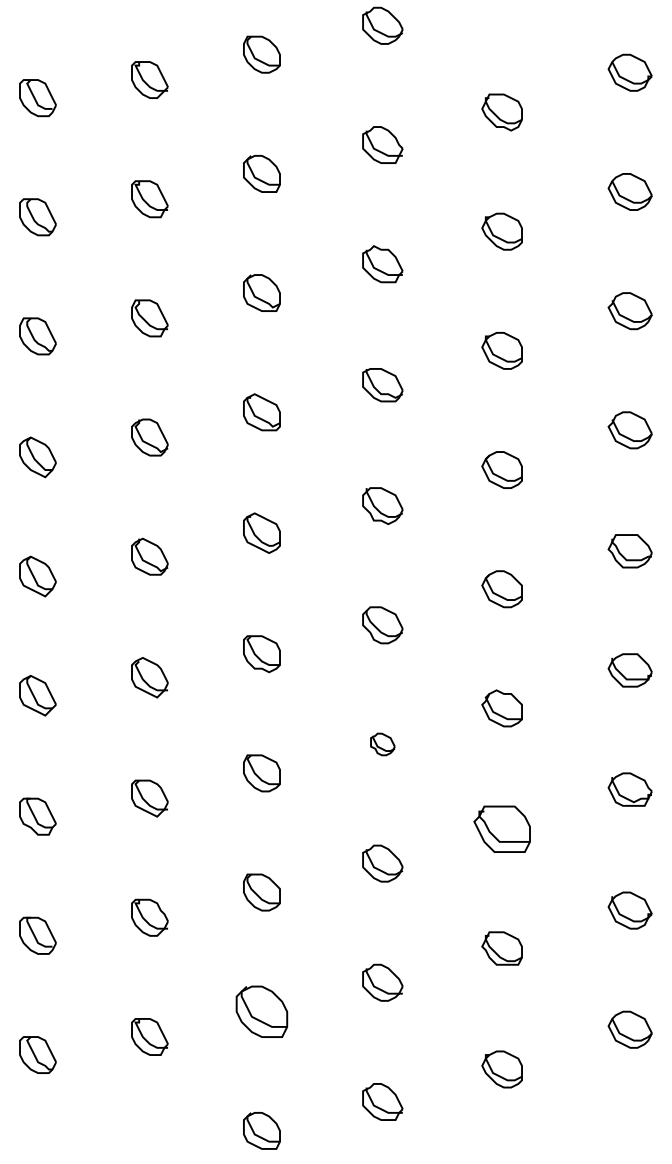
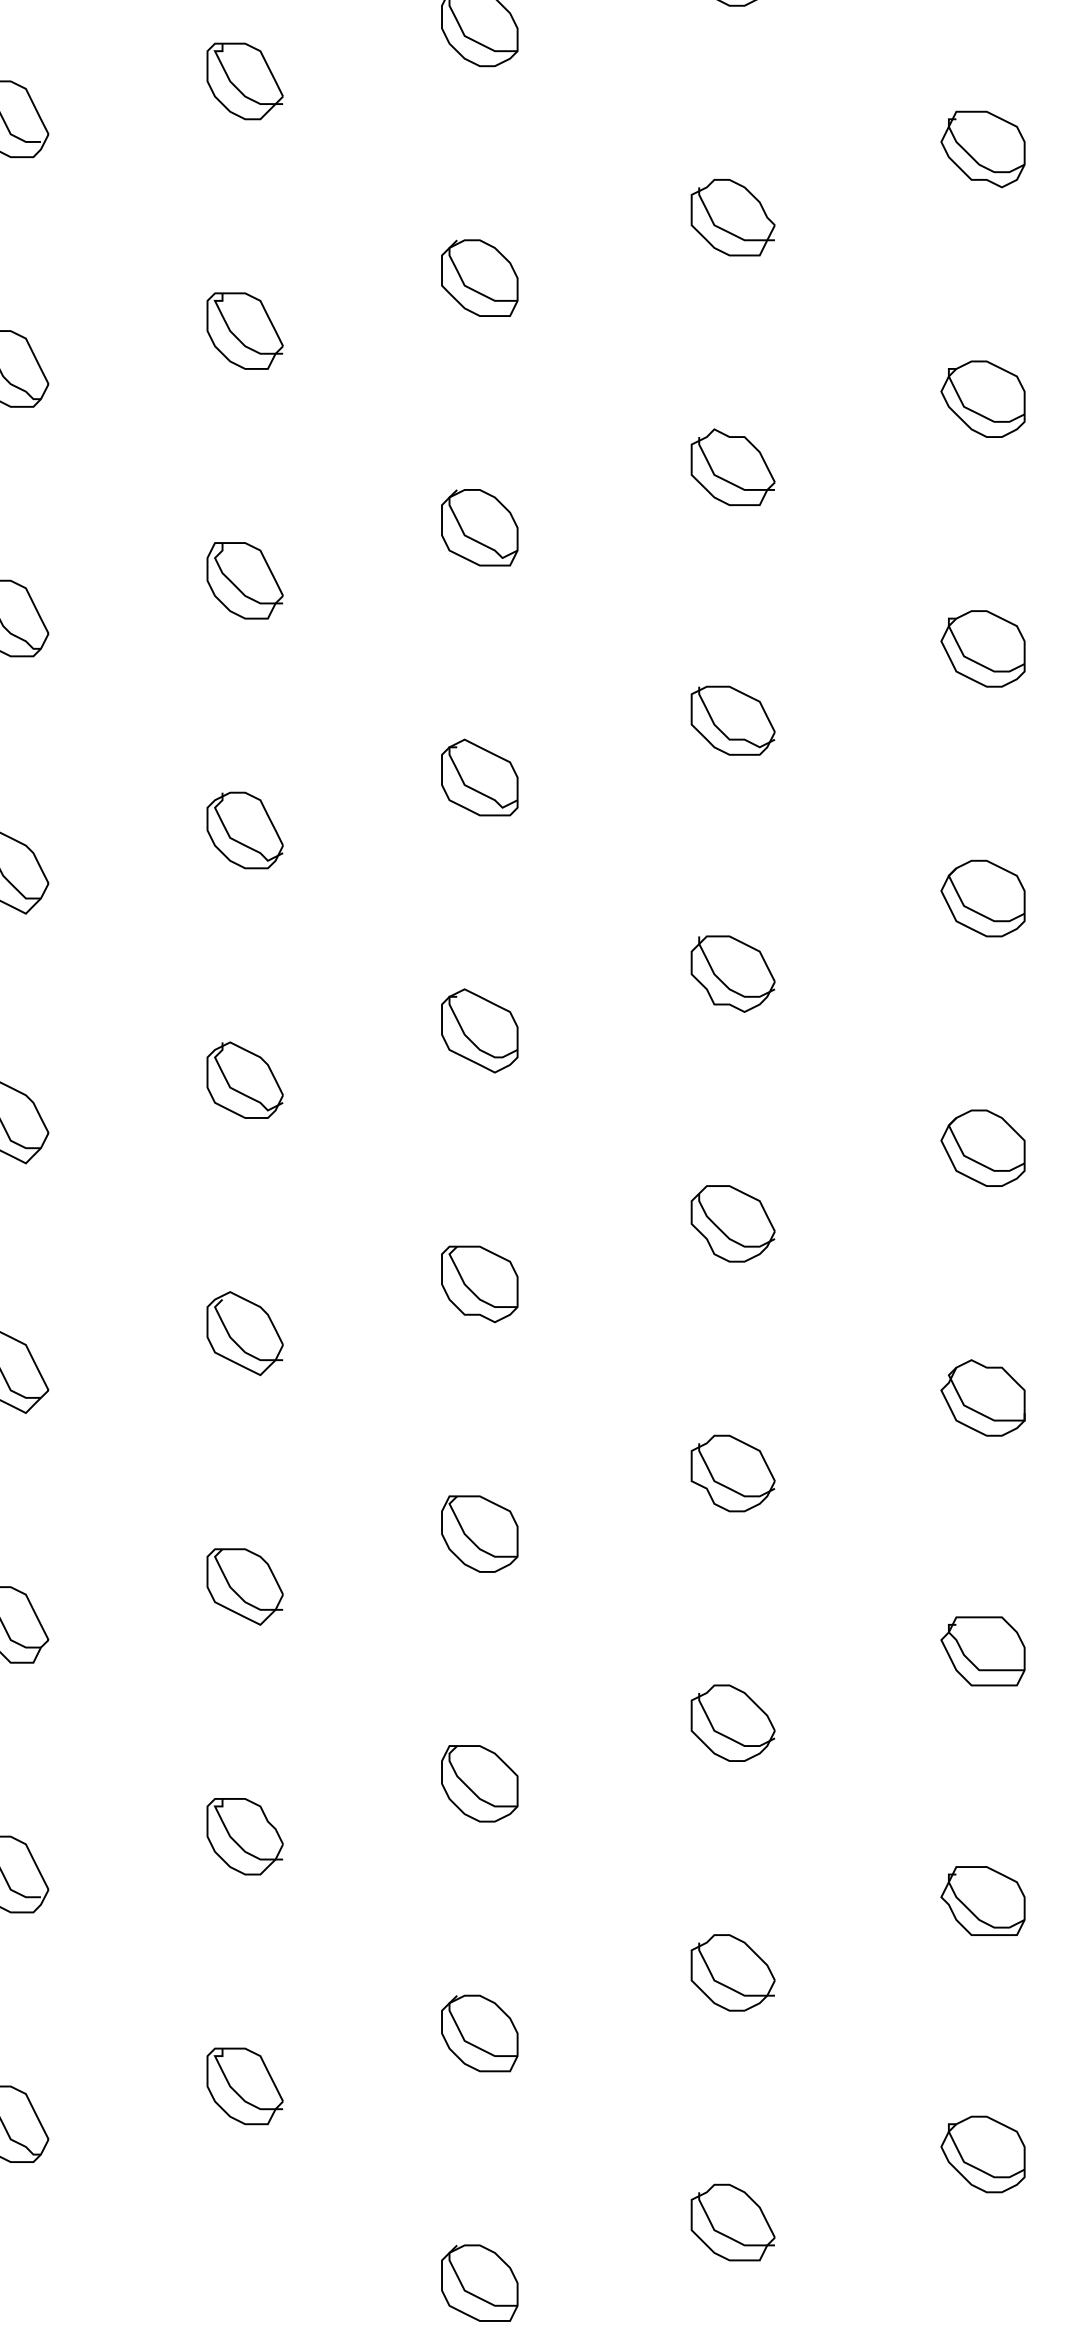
part: (382, 744) -> (732, 1473), size x1.67
part: (501, 829) -> (981, 1651), size x0.71
part: (261, 1011) -> (478, 2033), size x0.71

